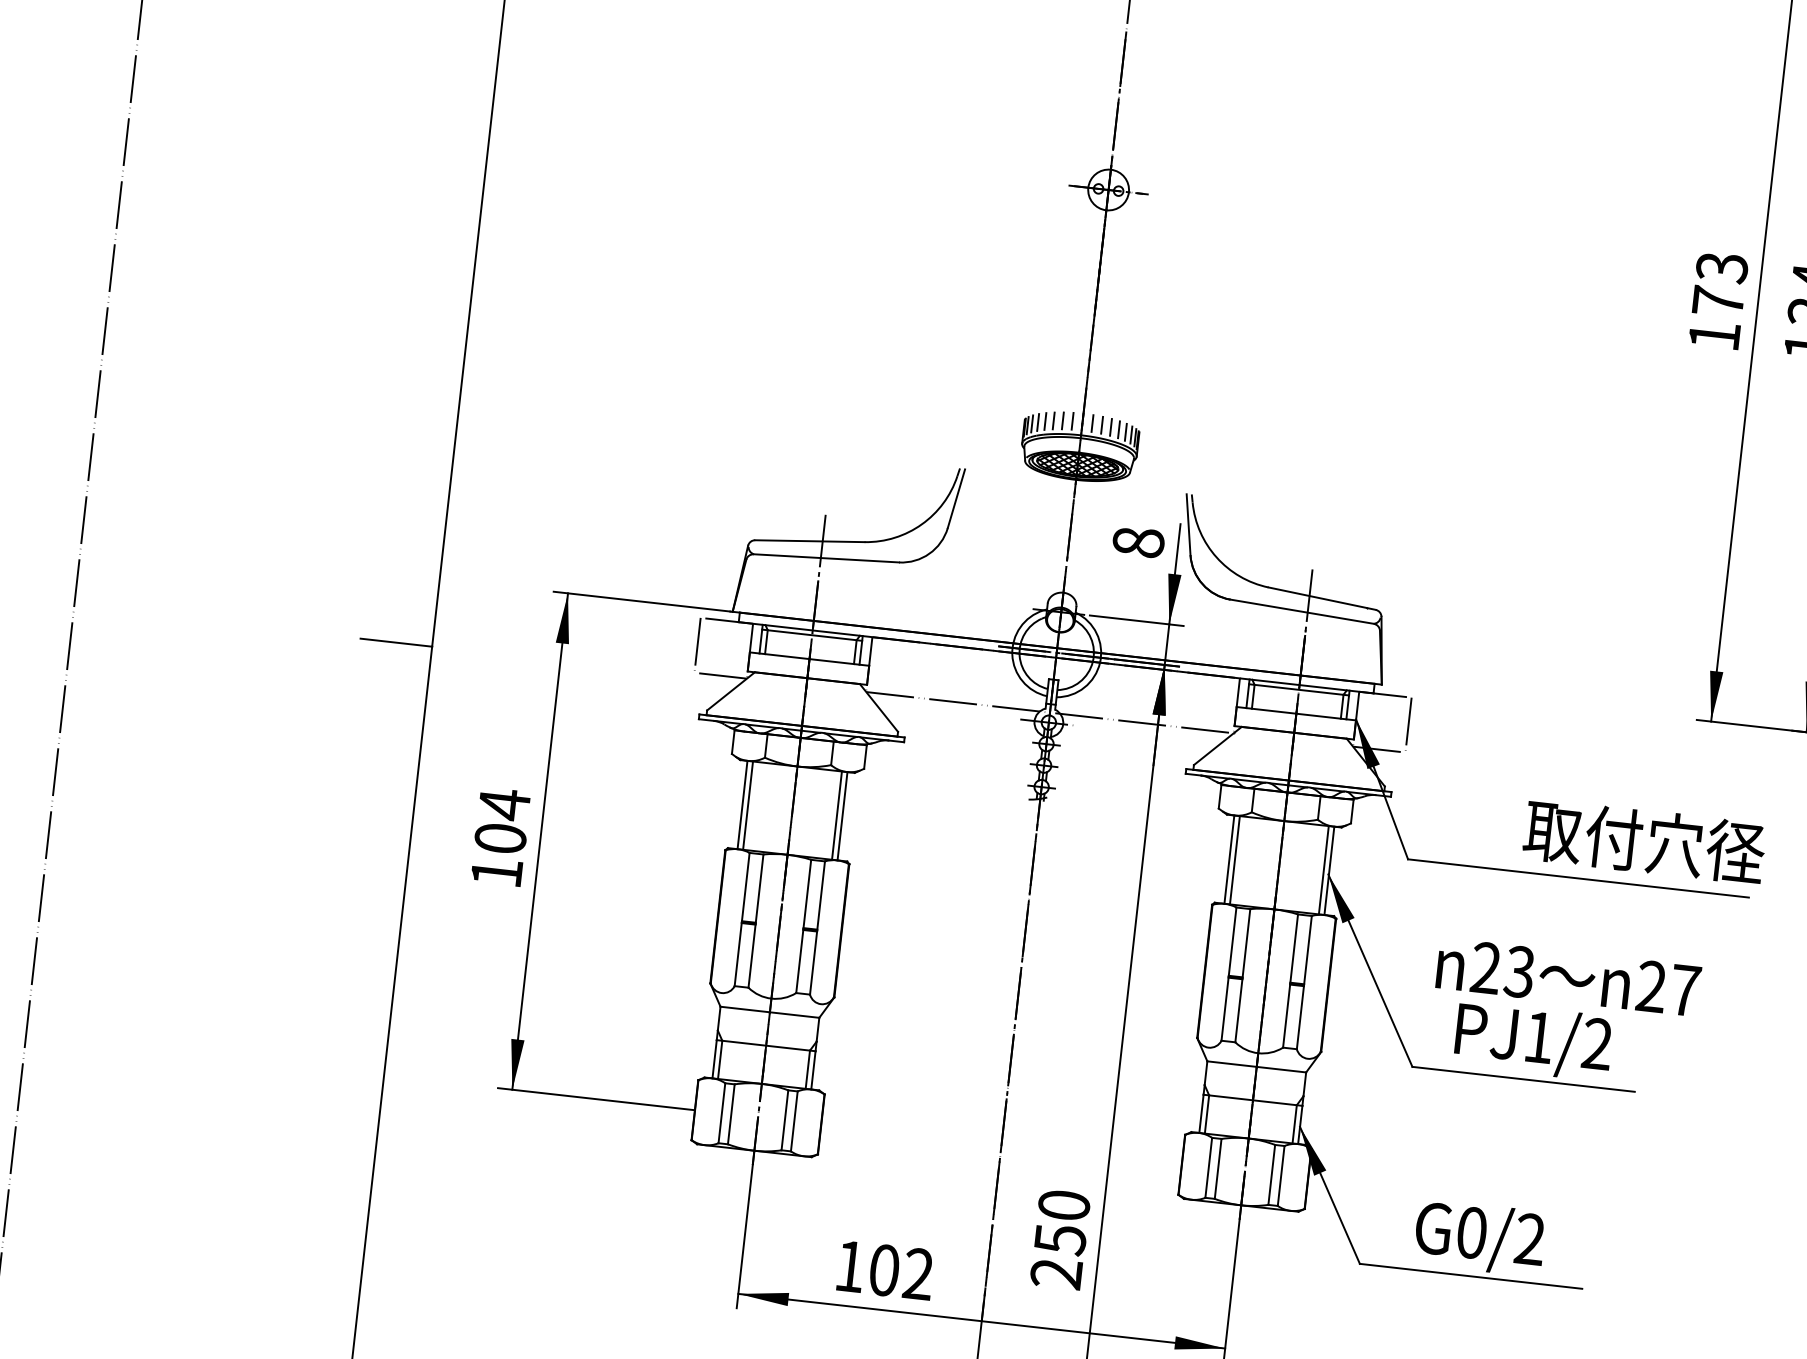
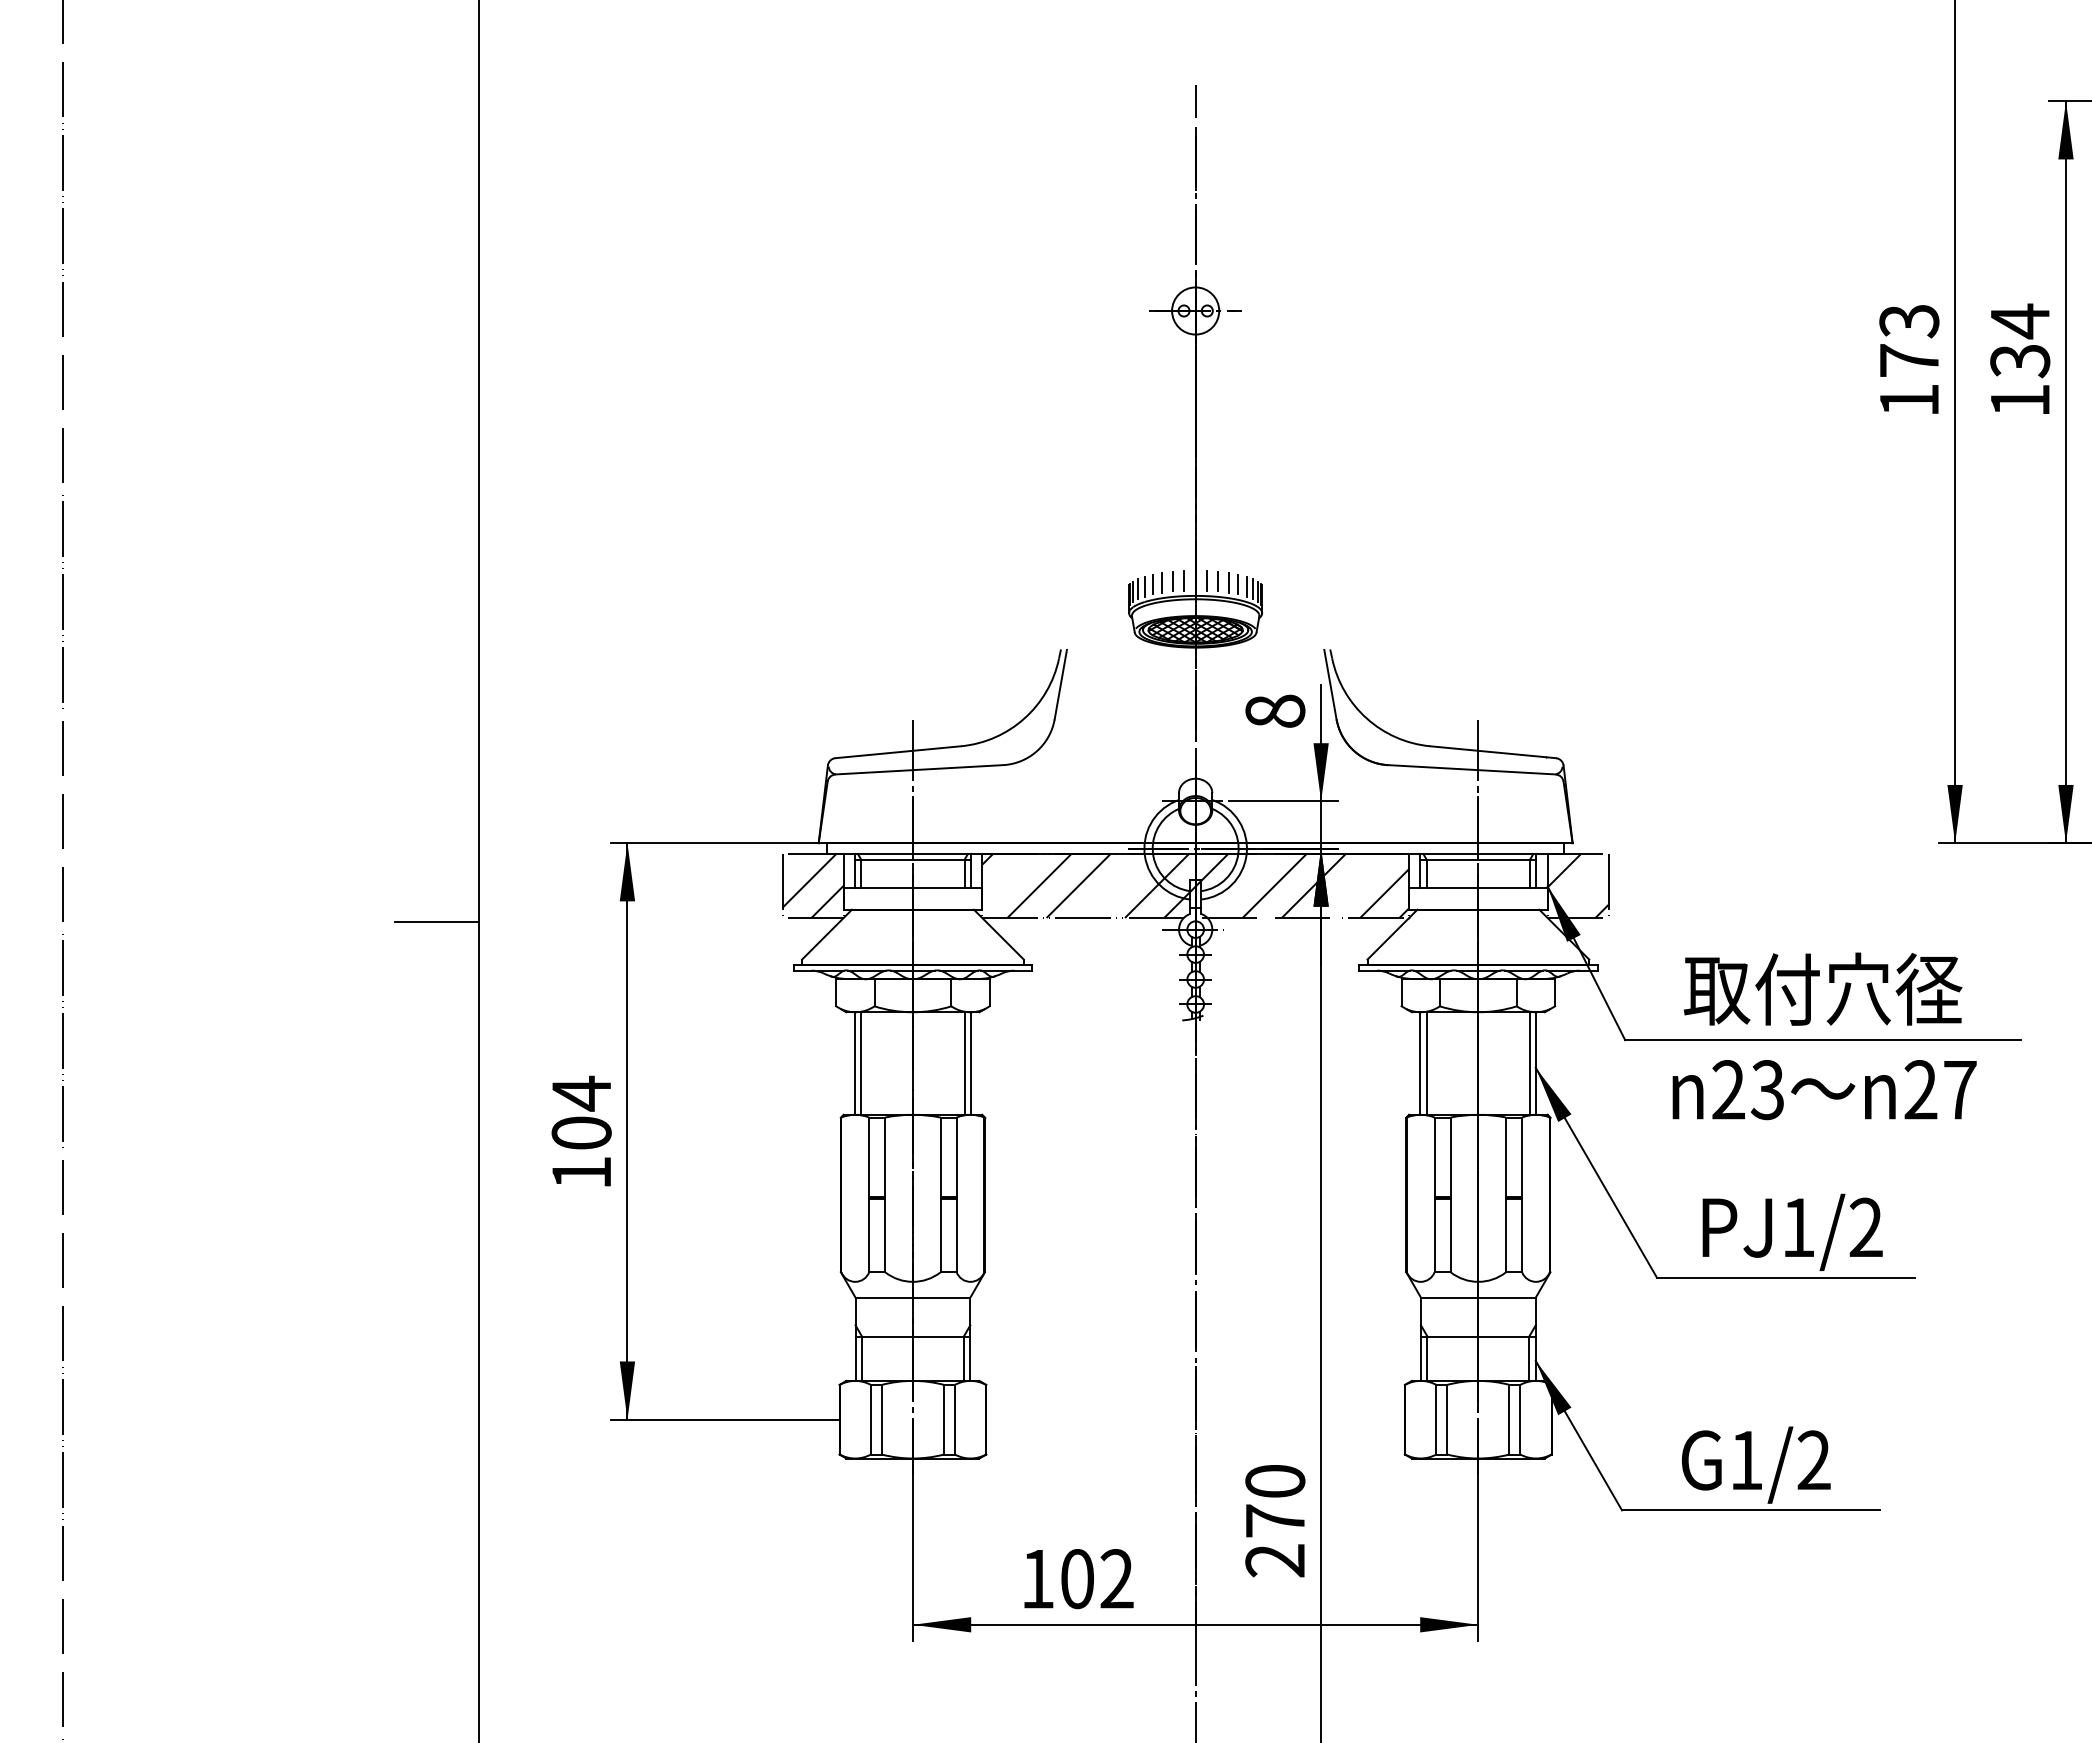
hatch: (723, 648) -> (812, 886), added
hatch: (1052, 685) -> (1195, 886), added
hatch: (1381, 722) -> (1577, 886), added
text: (1644, 840) -> (1822, 988), moved
text: (1568, 977) -> (1824, 1090), moved
text: (1471, 1232) -> (1746, 1460), G0/2 -> G1/2
text: (1060, 1239) -> (1275, 1521), 250 -> 270

